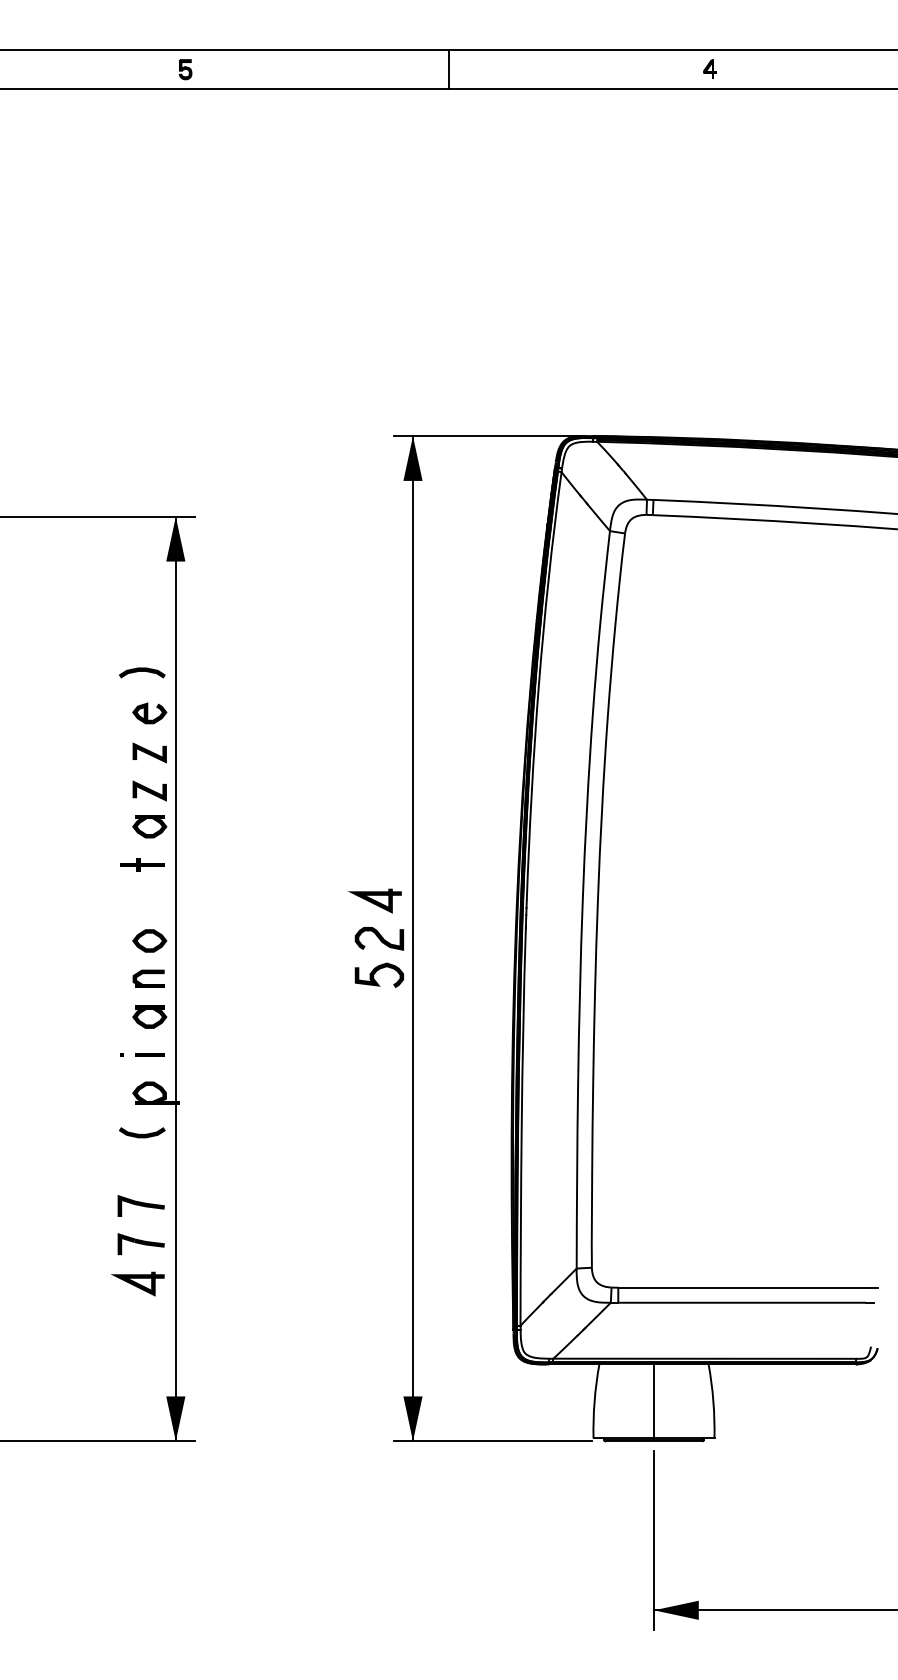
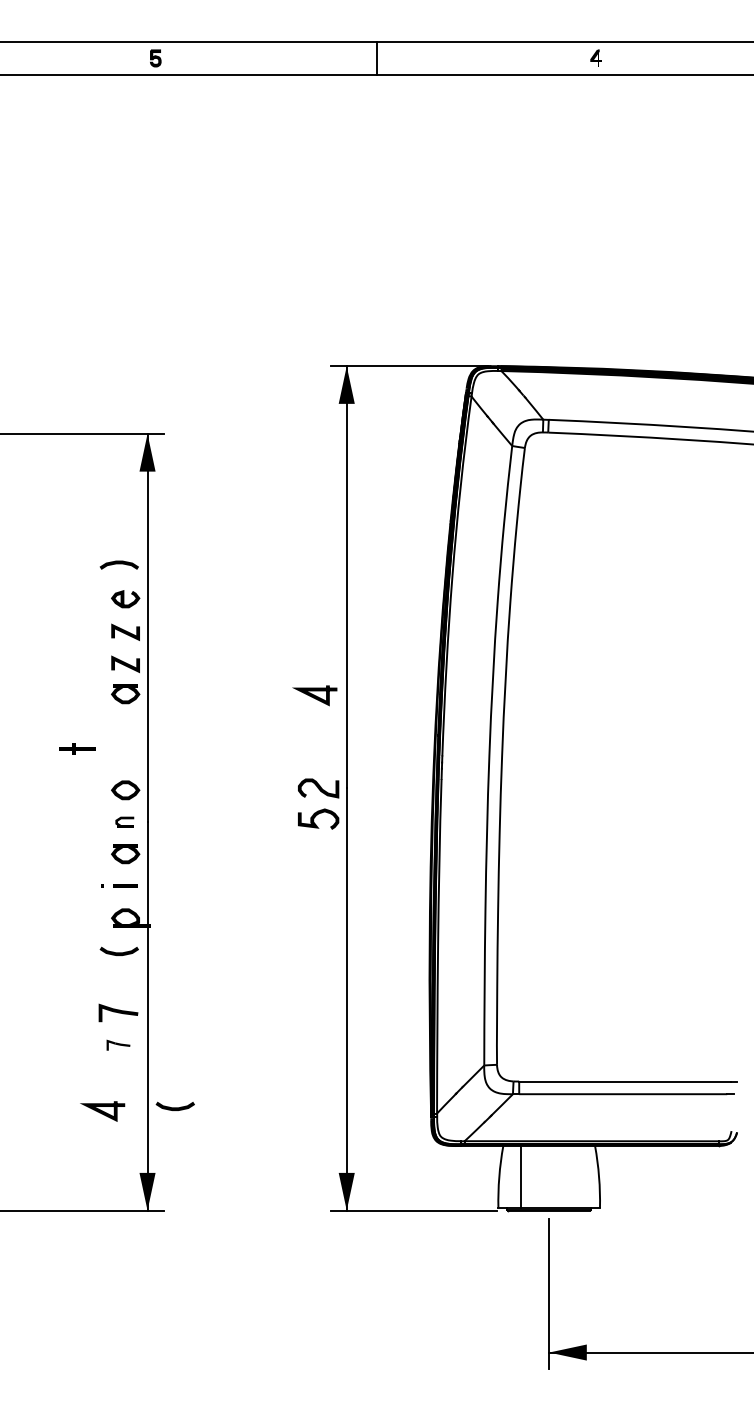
part: (142, 863) -> (77, 748), moved
line: (374, 900) -> (314, 695), moved
part: (148, 978) -> (124, 821), size x0.7
part: (141, 1244) -> (118, 1045), size x0.6
line: (137, 1284) -> (102, 1111), moved
curve: (207, 1318) -> (174, 1107), added
line: (654, 1401) -> (521, 1177), moved

